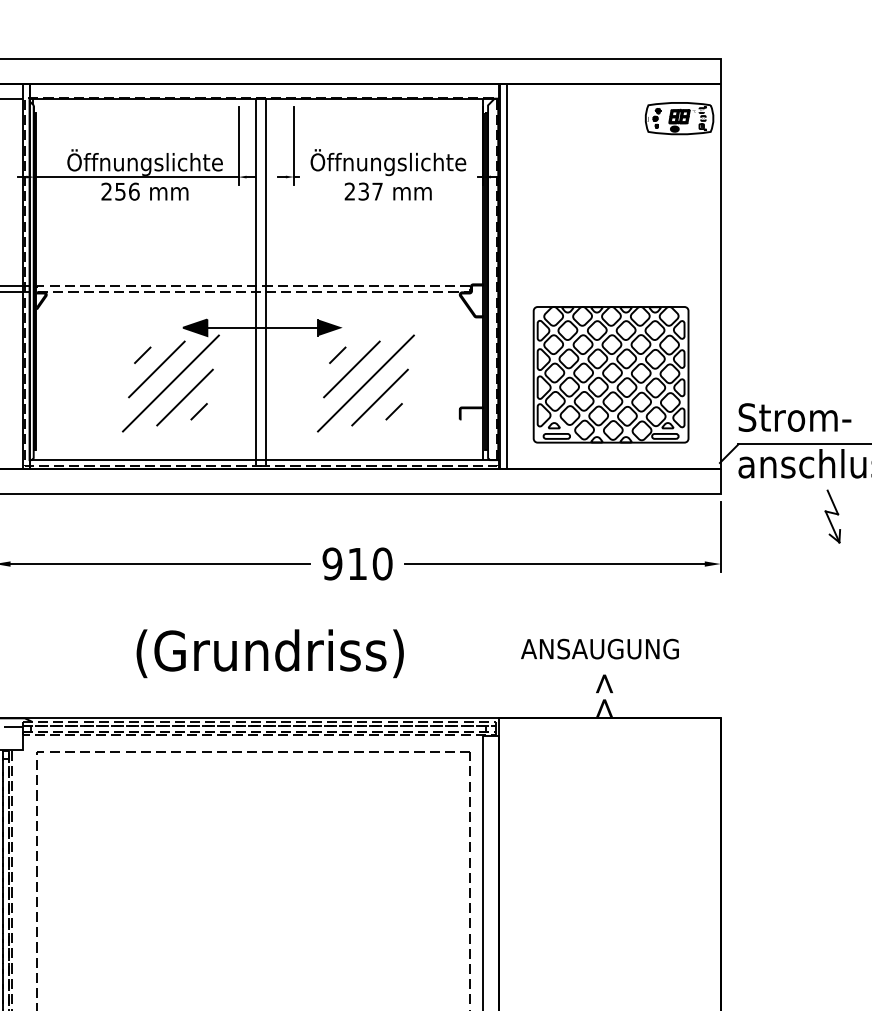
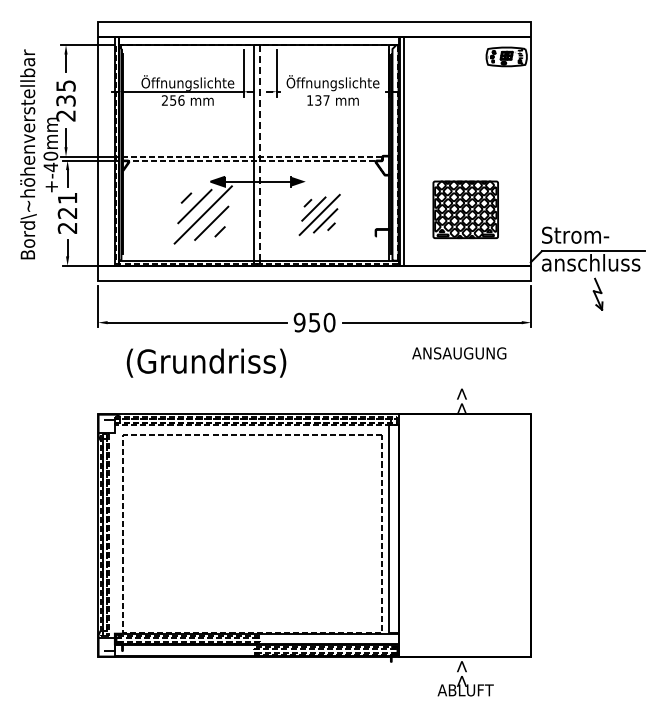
text: (348, 191) -> (309, 100), 237 -> 137
line: (265, 278) -> (259, 152), solid -> dashed
part: (610, 374) -> (465, 209), size x0.7
part: (365, 382) -> (319, 214), size x0.7
text: (357, 563) -> (314, 322), 910 -> 950
text: (600, 649) -> (459, 353), moved
text: (270, 652) -> (206, 362), moved

